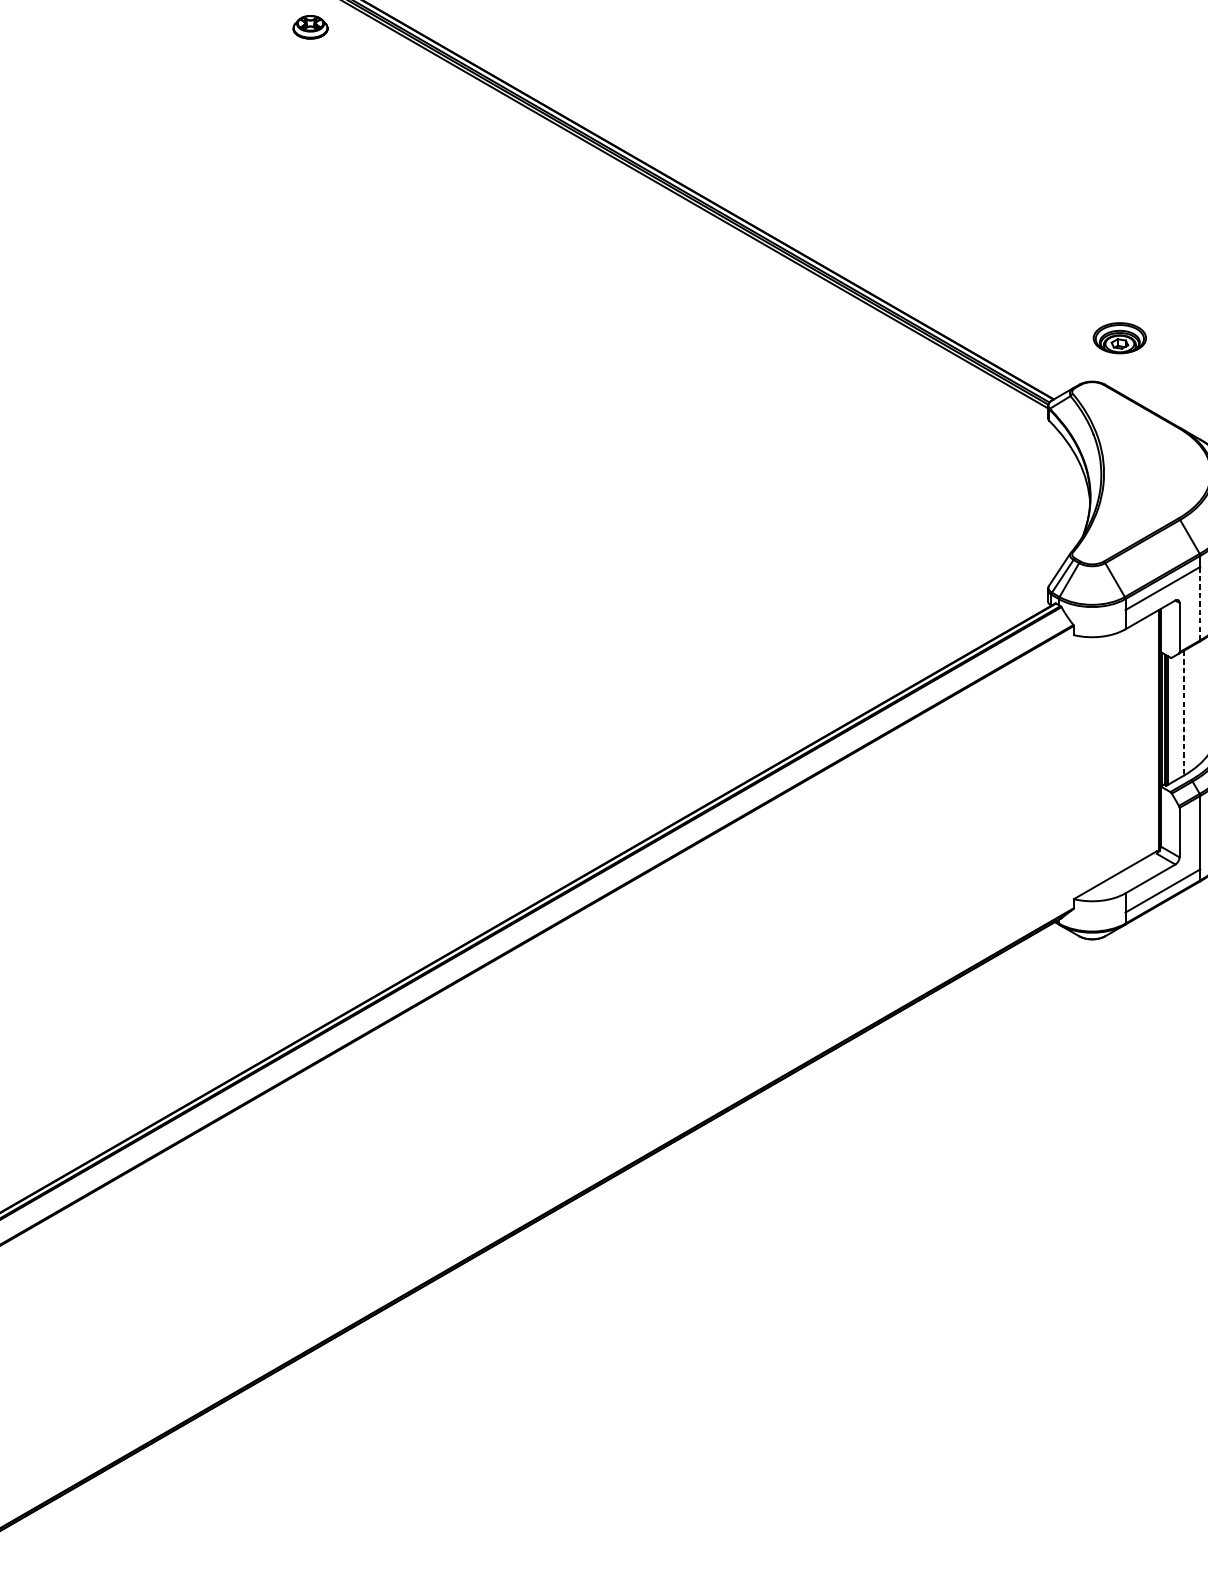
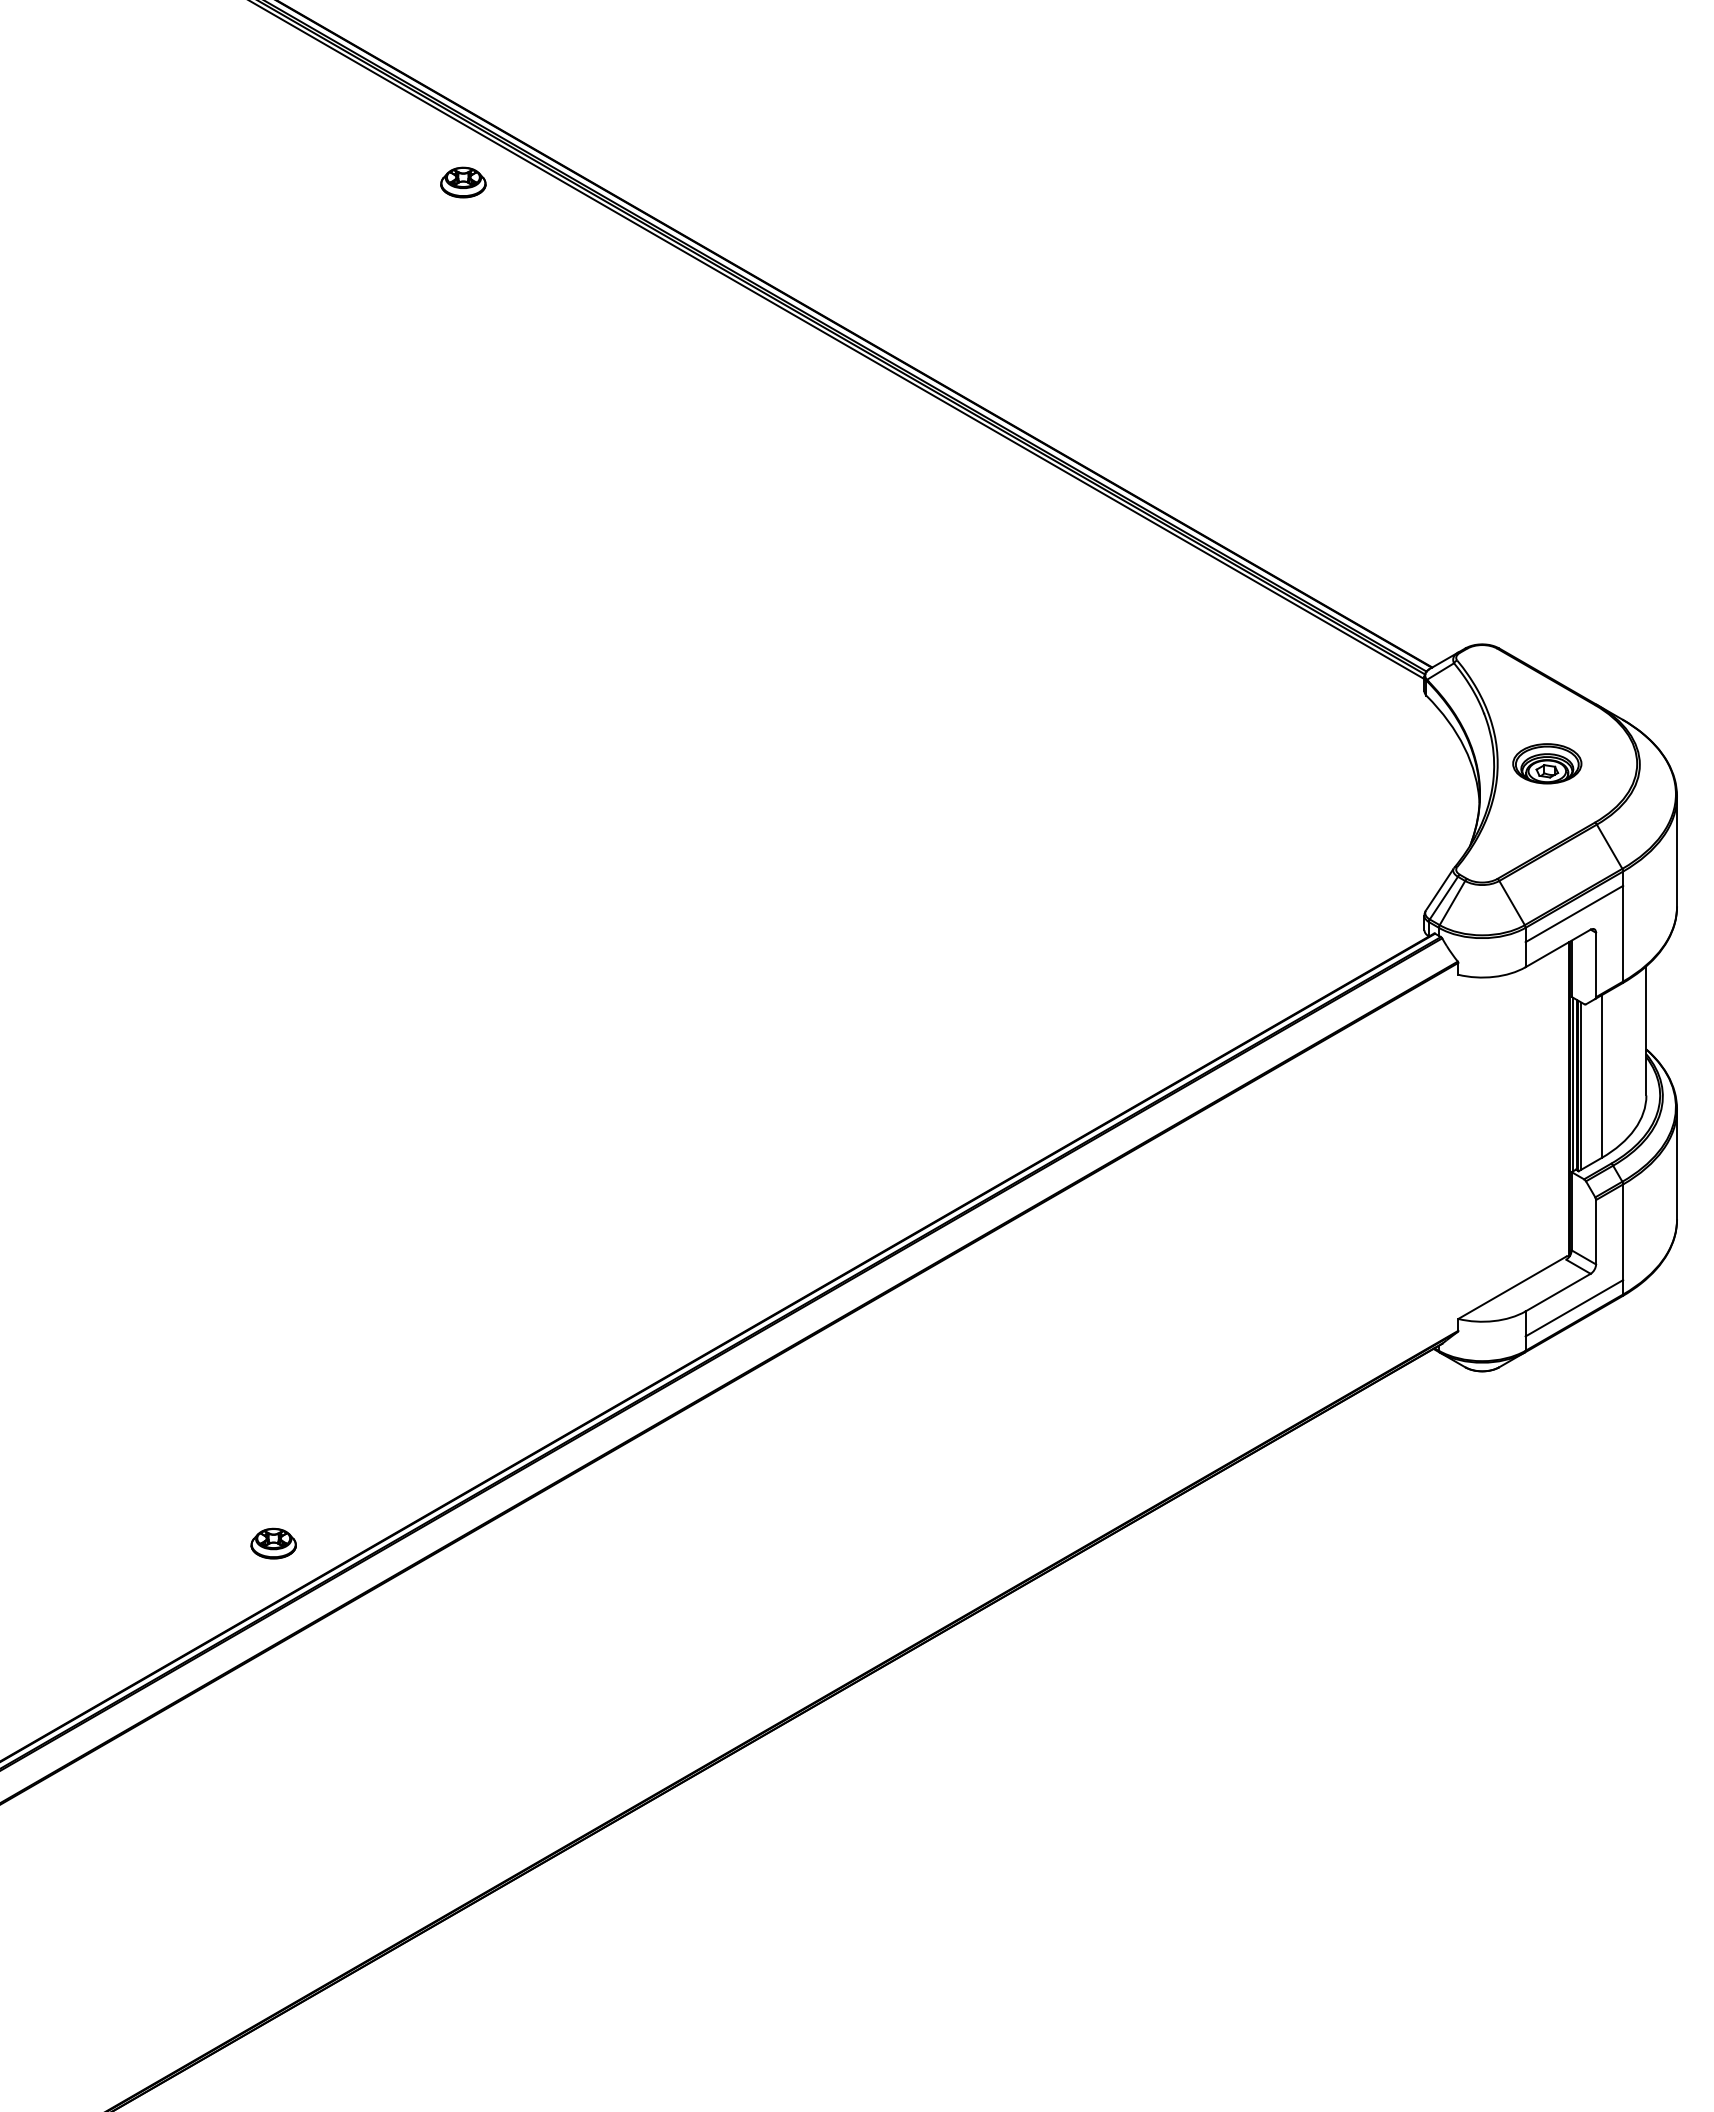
part: (1120, 337) -> (1547, 763), moved
line: (1200, 603) -> (1623, 933), dashed -> solid
line: (1183, 713) -> (1601, 1077), dashed -> solid
part: (164, 1071) -> (273, 1543), added

